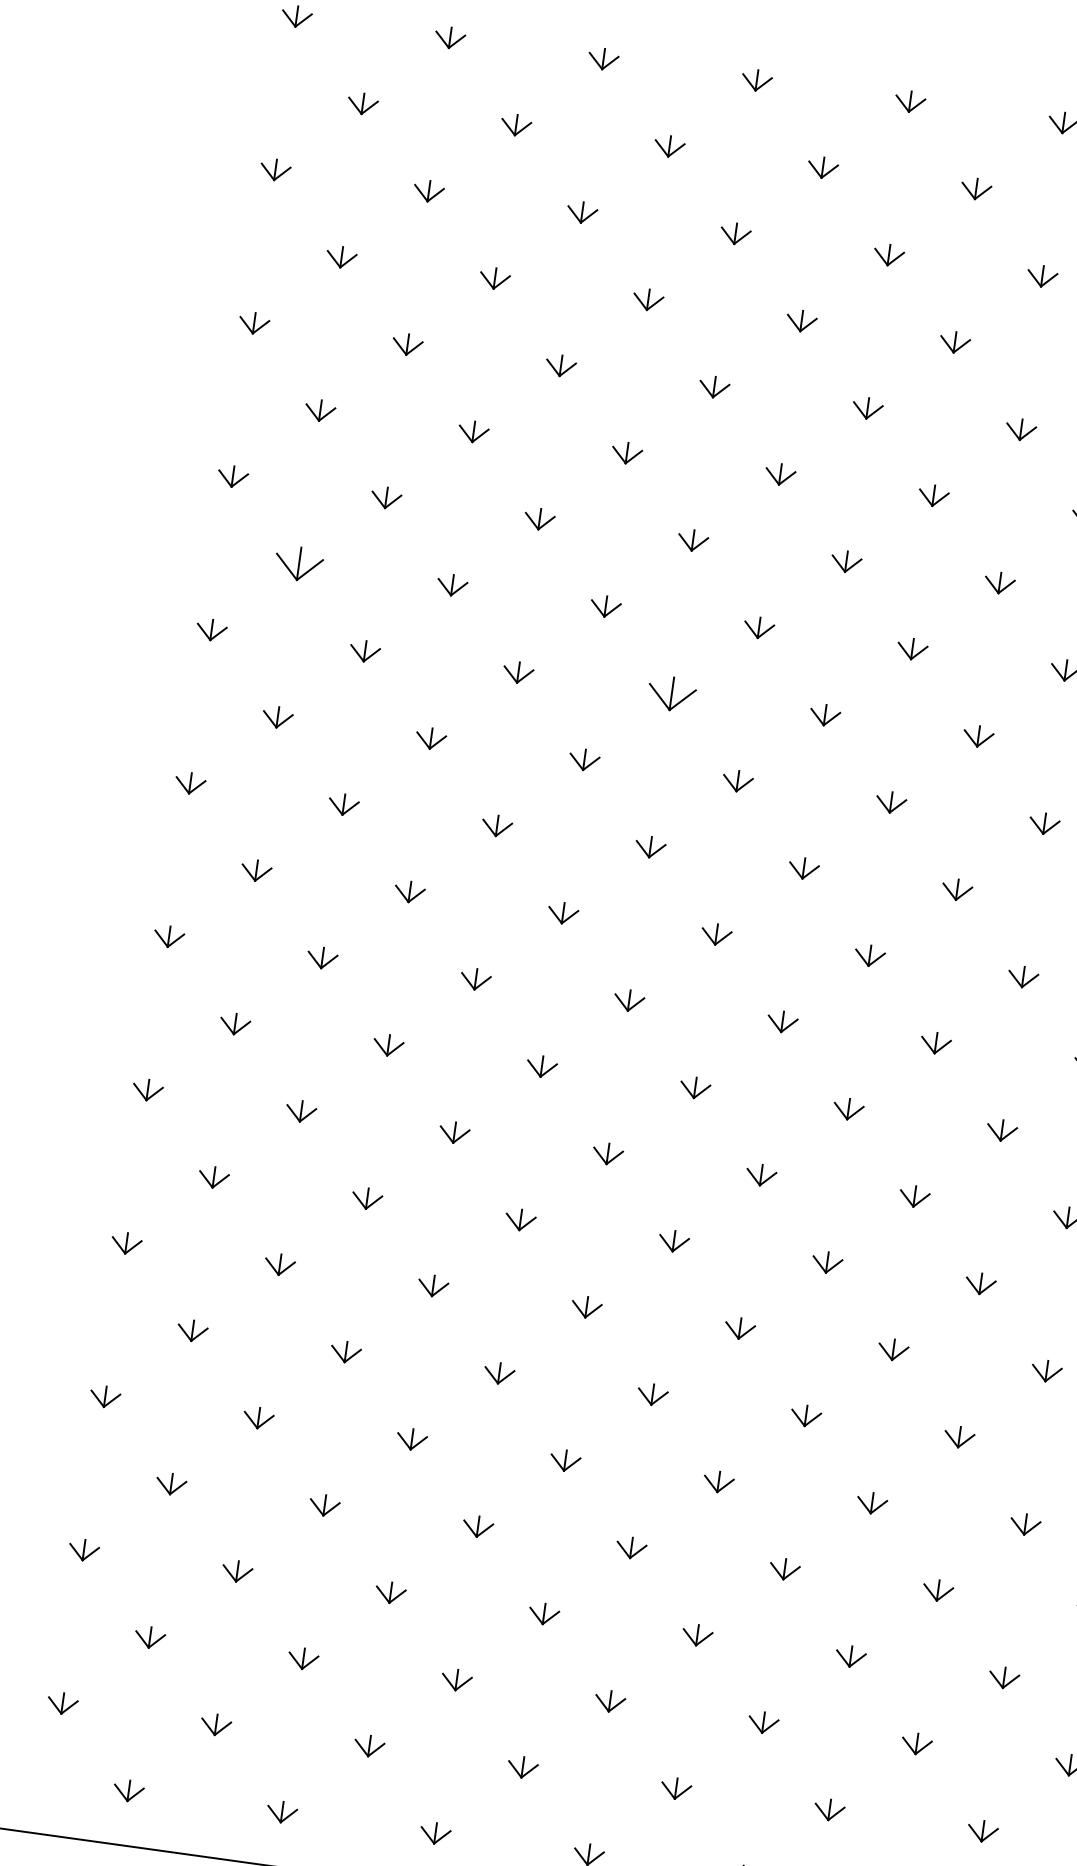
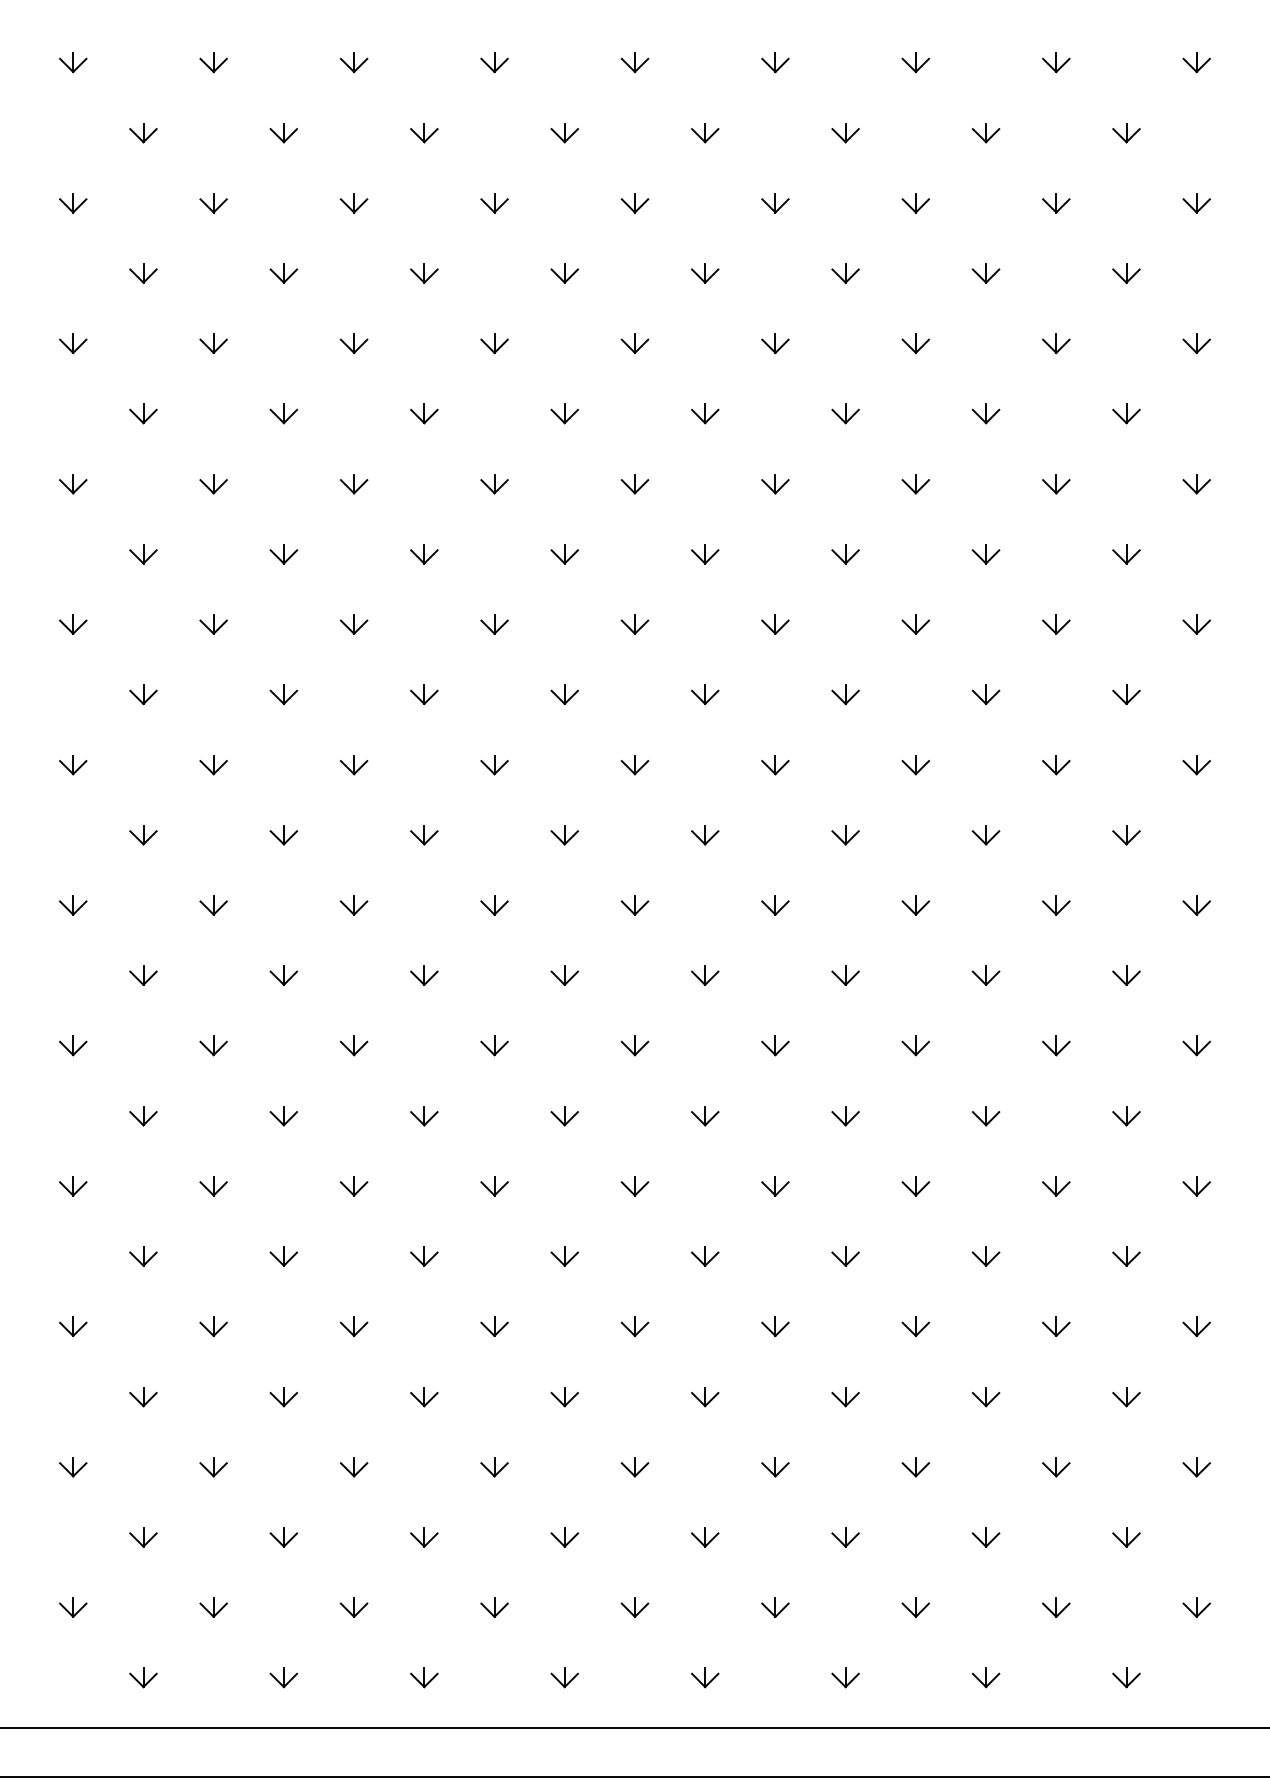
part: (299, 564) -> (143, 554), size x0.62
part: (671, 693) -> (494, 624), size x0.62

